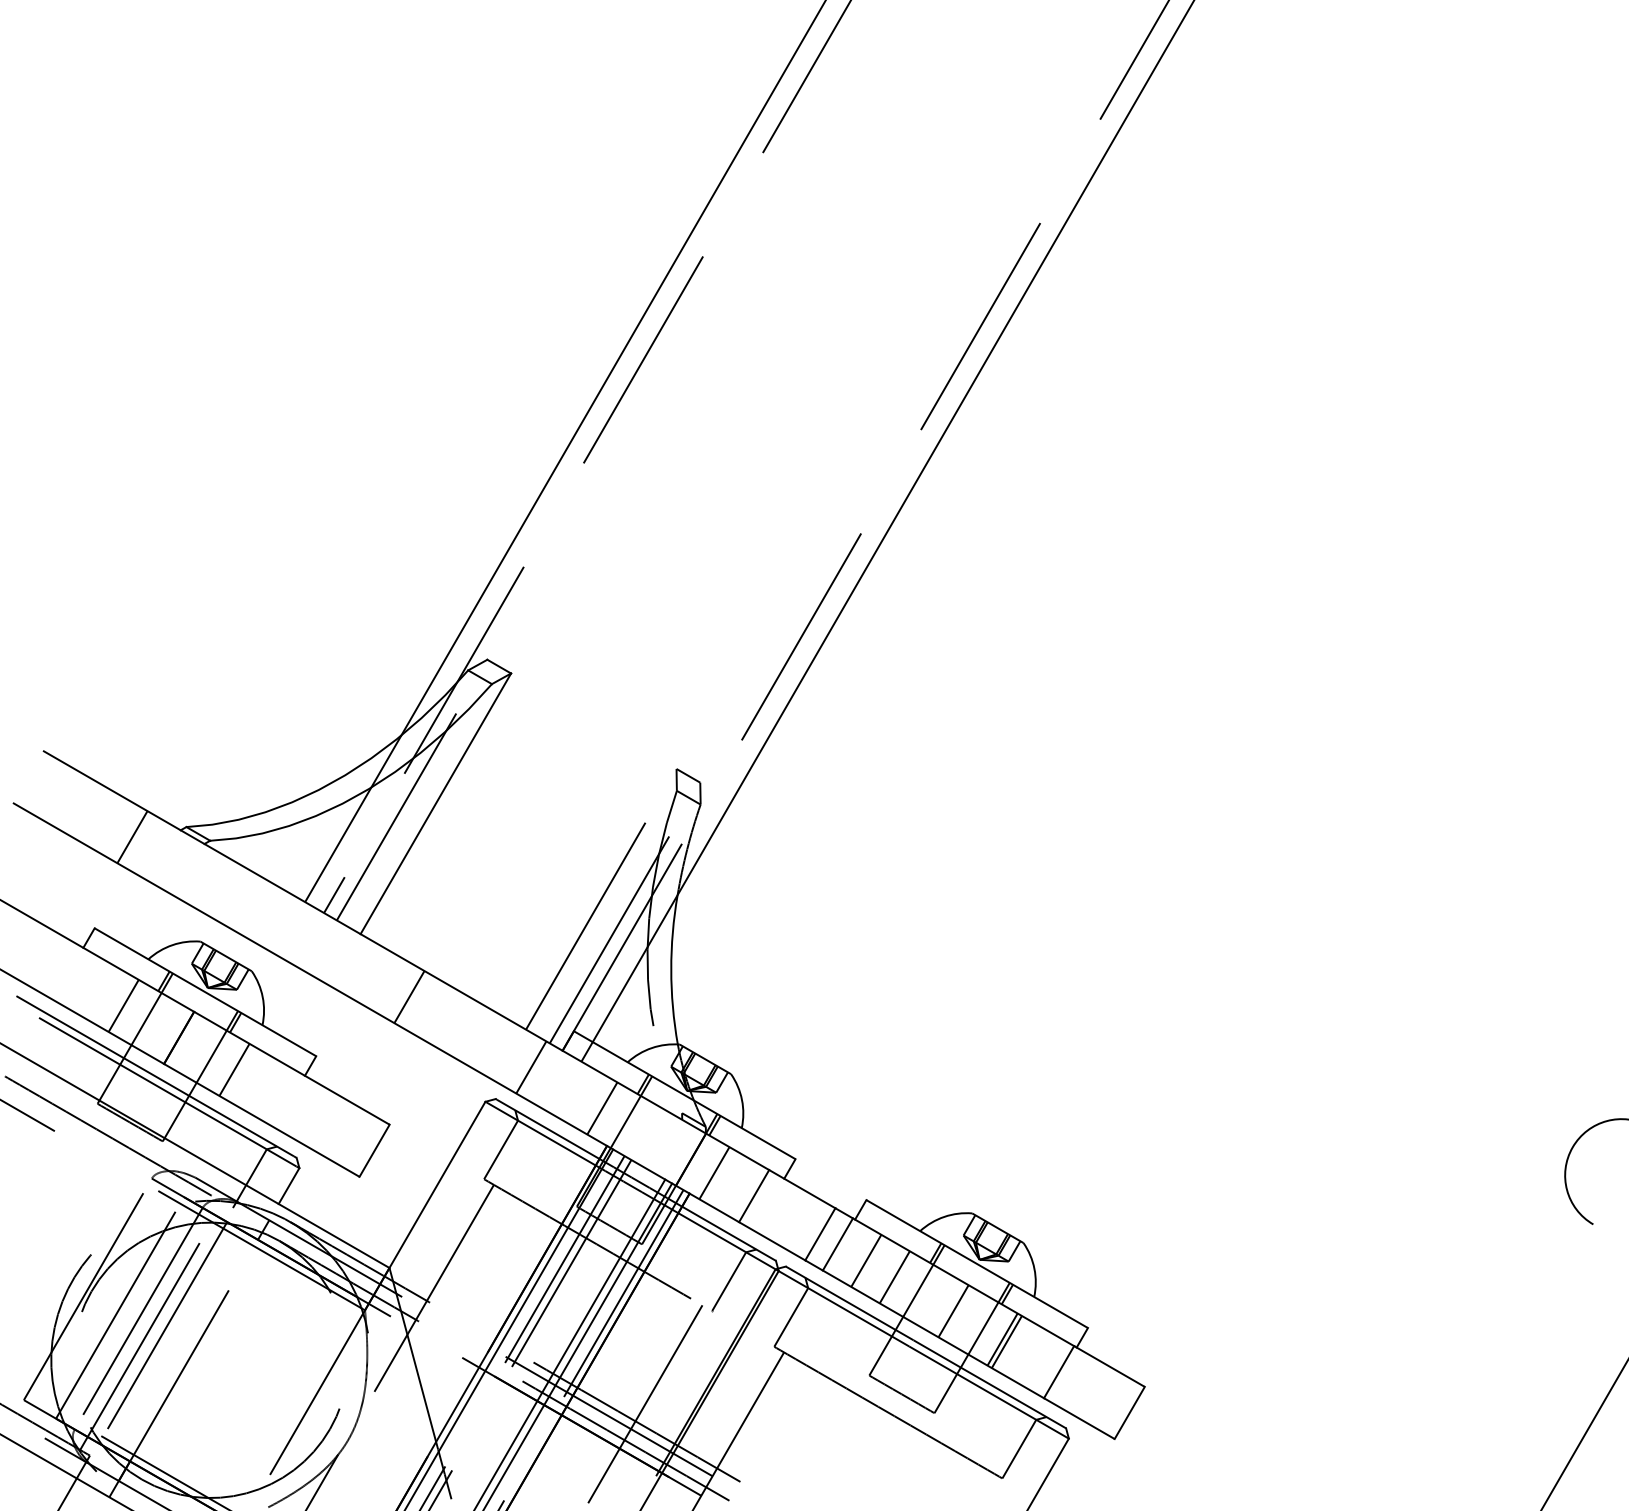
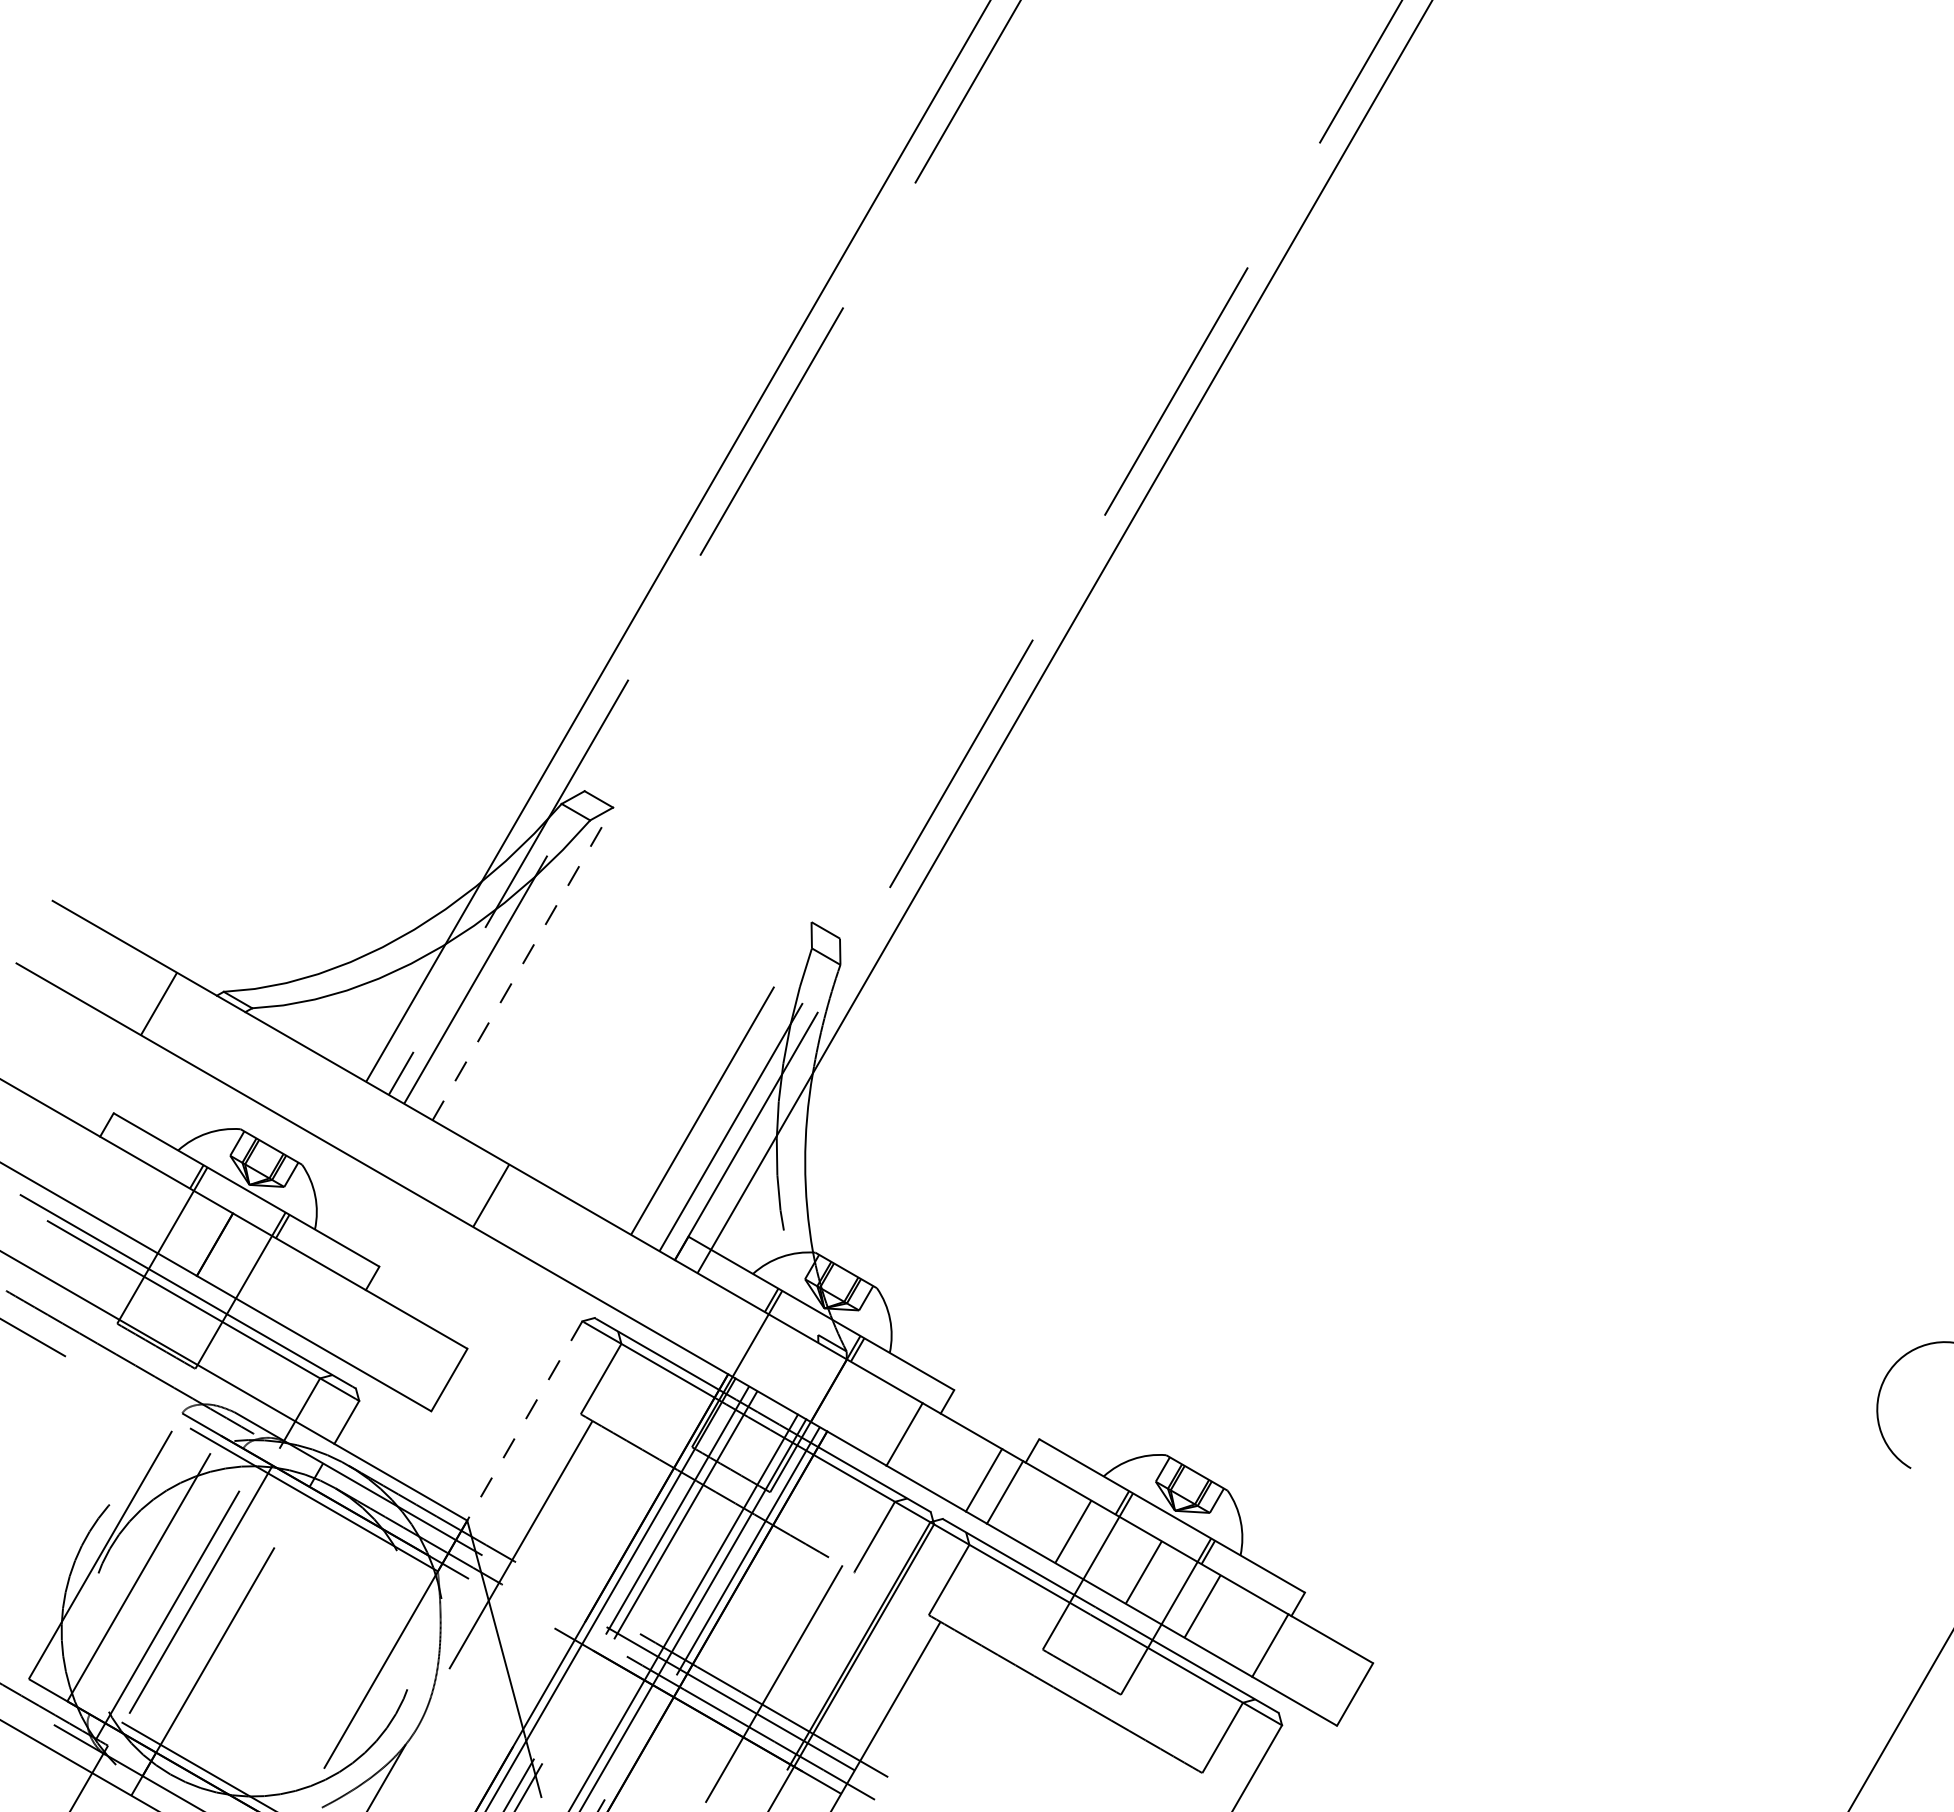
line: (436, 803) -> (523, 963), solid -> dashed
line: (123, 1006) -> (148, 1206), removed
line: (531, 1066) -> (637, 1279), removed
line: (234, 1069) -> (281, 1282), removed
line: (602, 1108) -> (722, 1329), removed
line: (714, 1172) -> (856, 1406), removed
line: (437, 1185) -> (524, 1421), solid -> dashed
line: (866, 1260) -> (1039, 1511), removed
line: (138, 1318) -> (166, 1581), removed
line: (1006, 1342) -> (1207, 1609), removed

